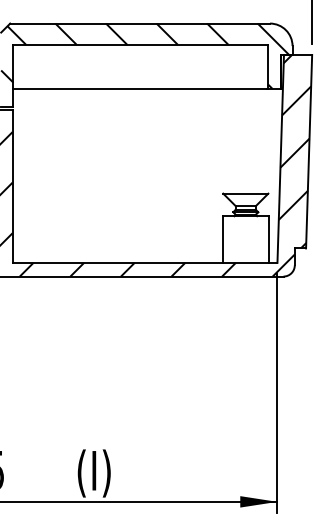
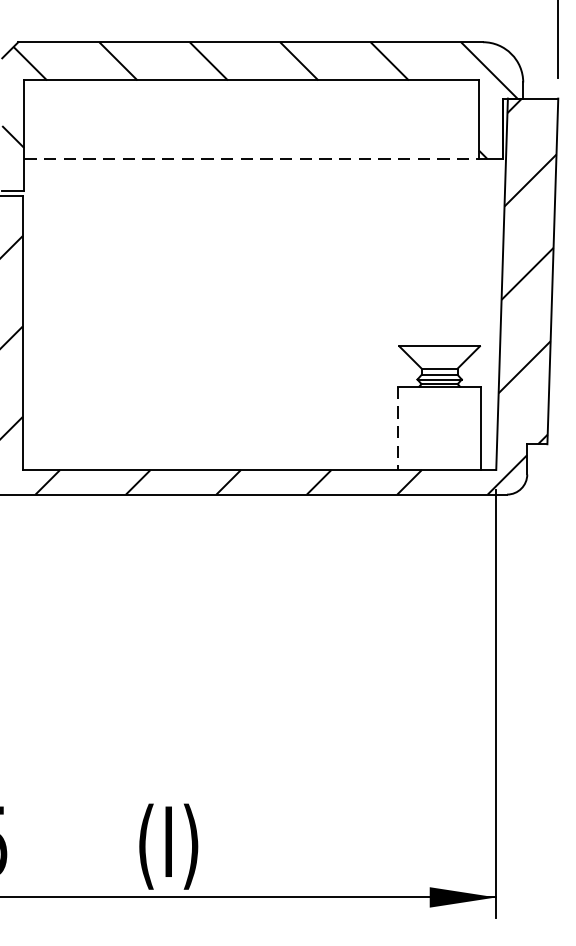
line: (140, 88) -> (251, 158), solid -> dashed
line: (222, 240) -> (397, 430), solid -> dashed

